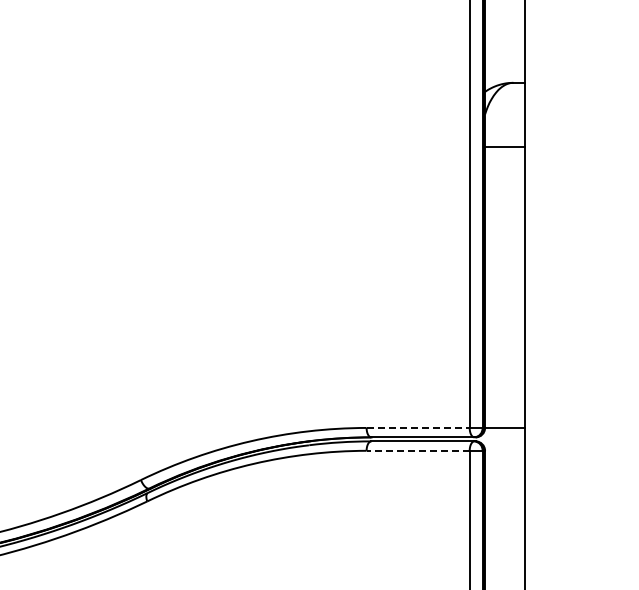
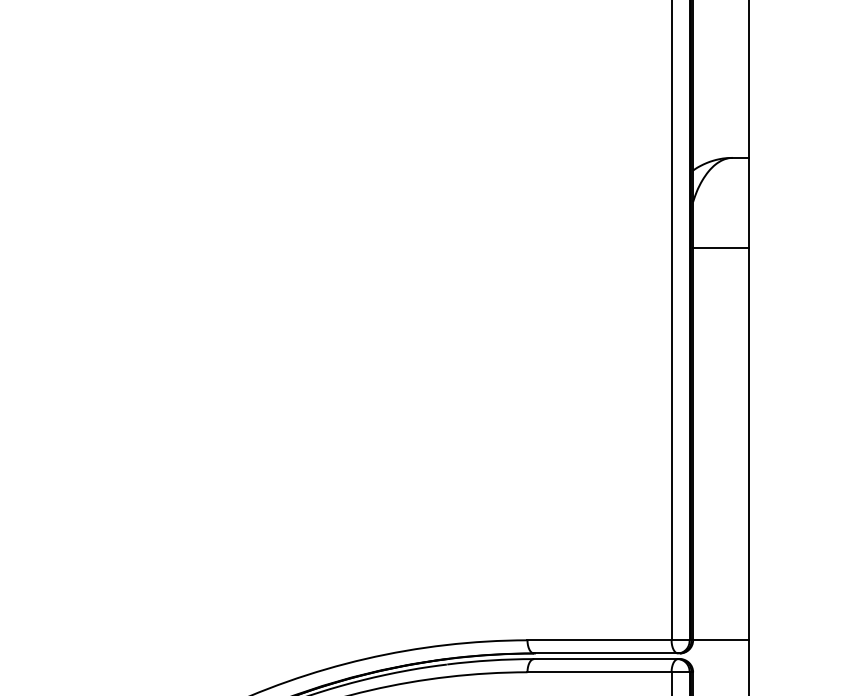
line: (418, 427) -> (600, 639), dashed -> solid
line: (418, 450) -> (600, 671), dashed -> solid

